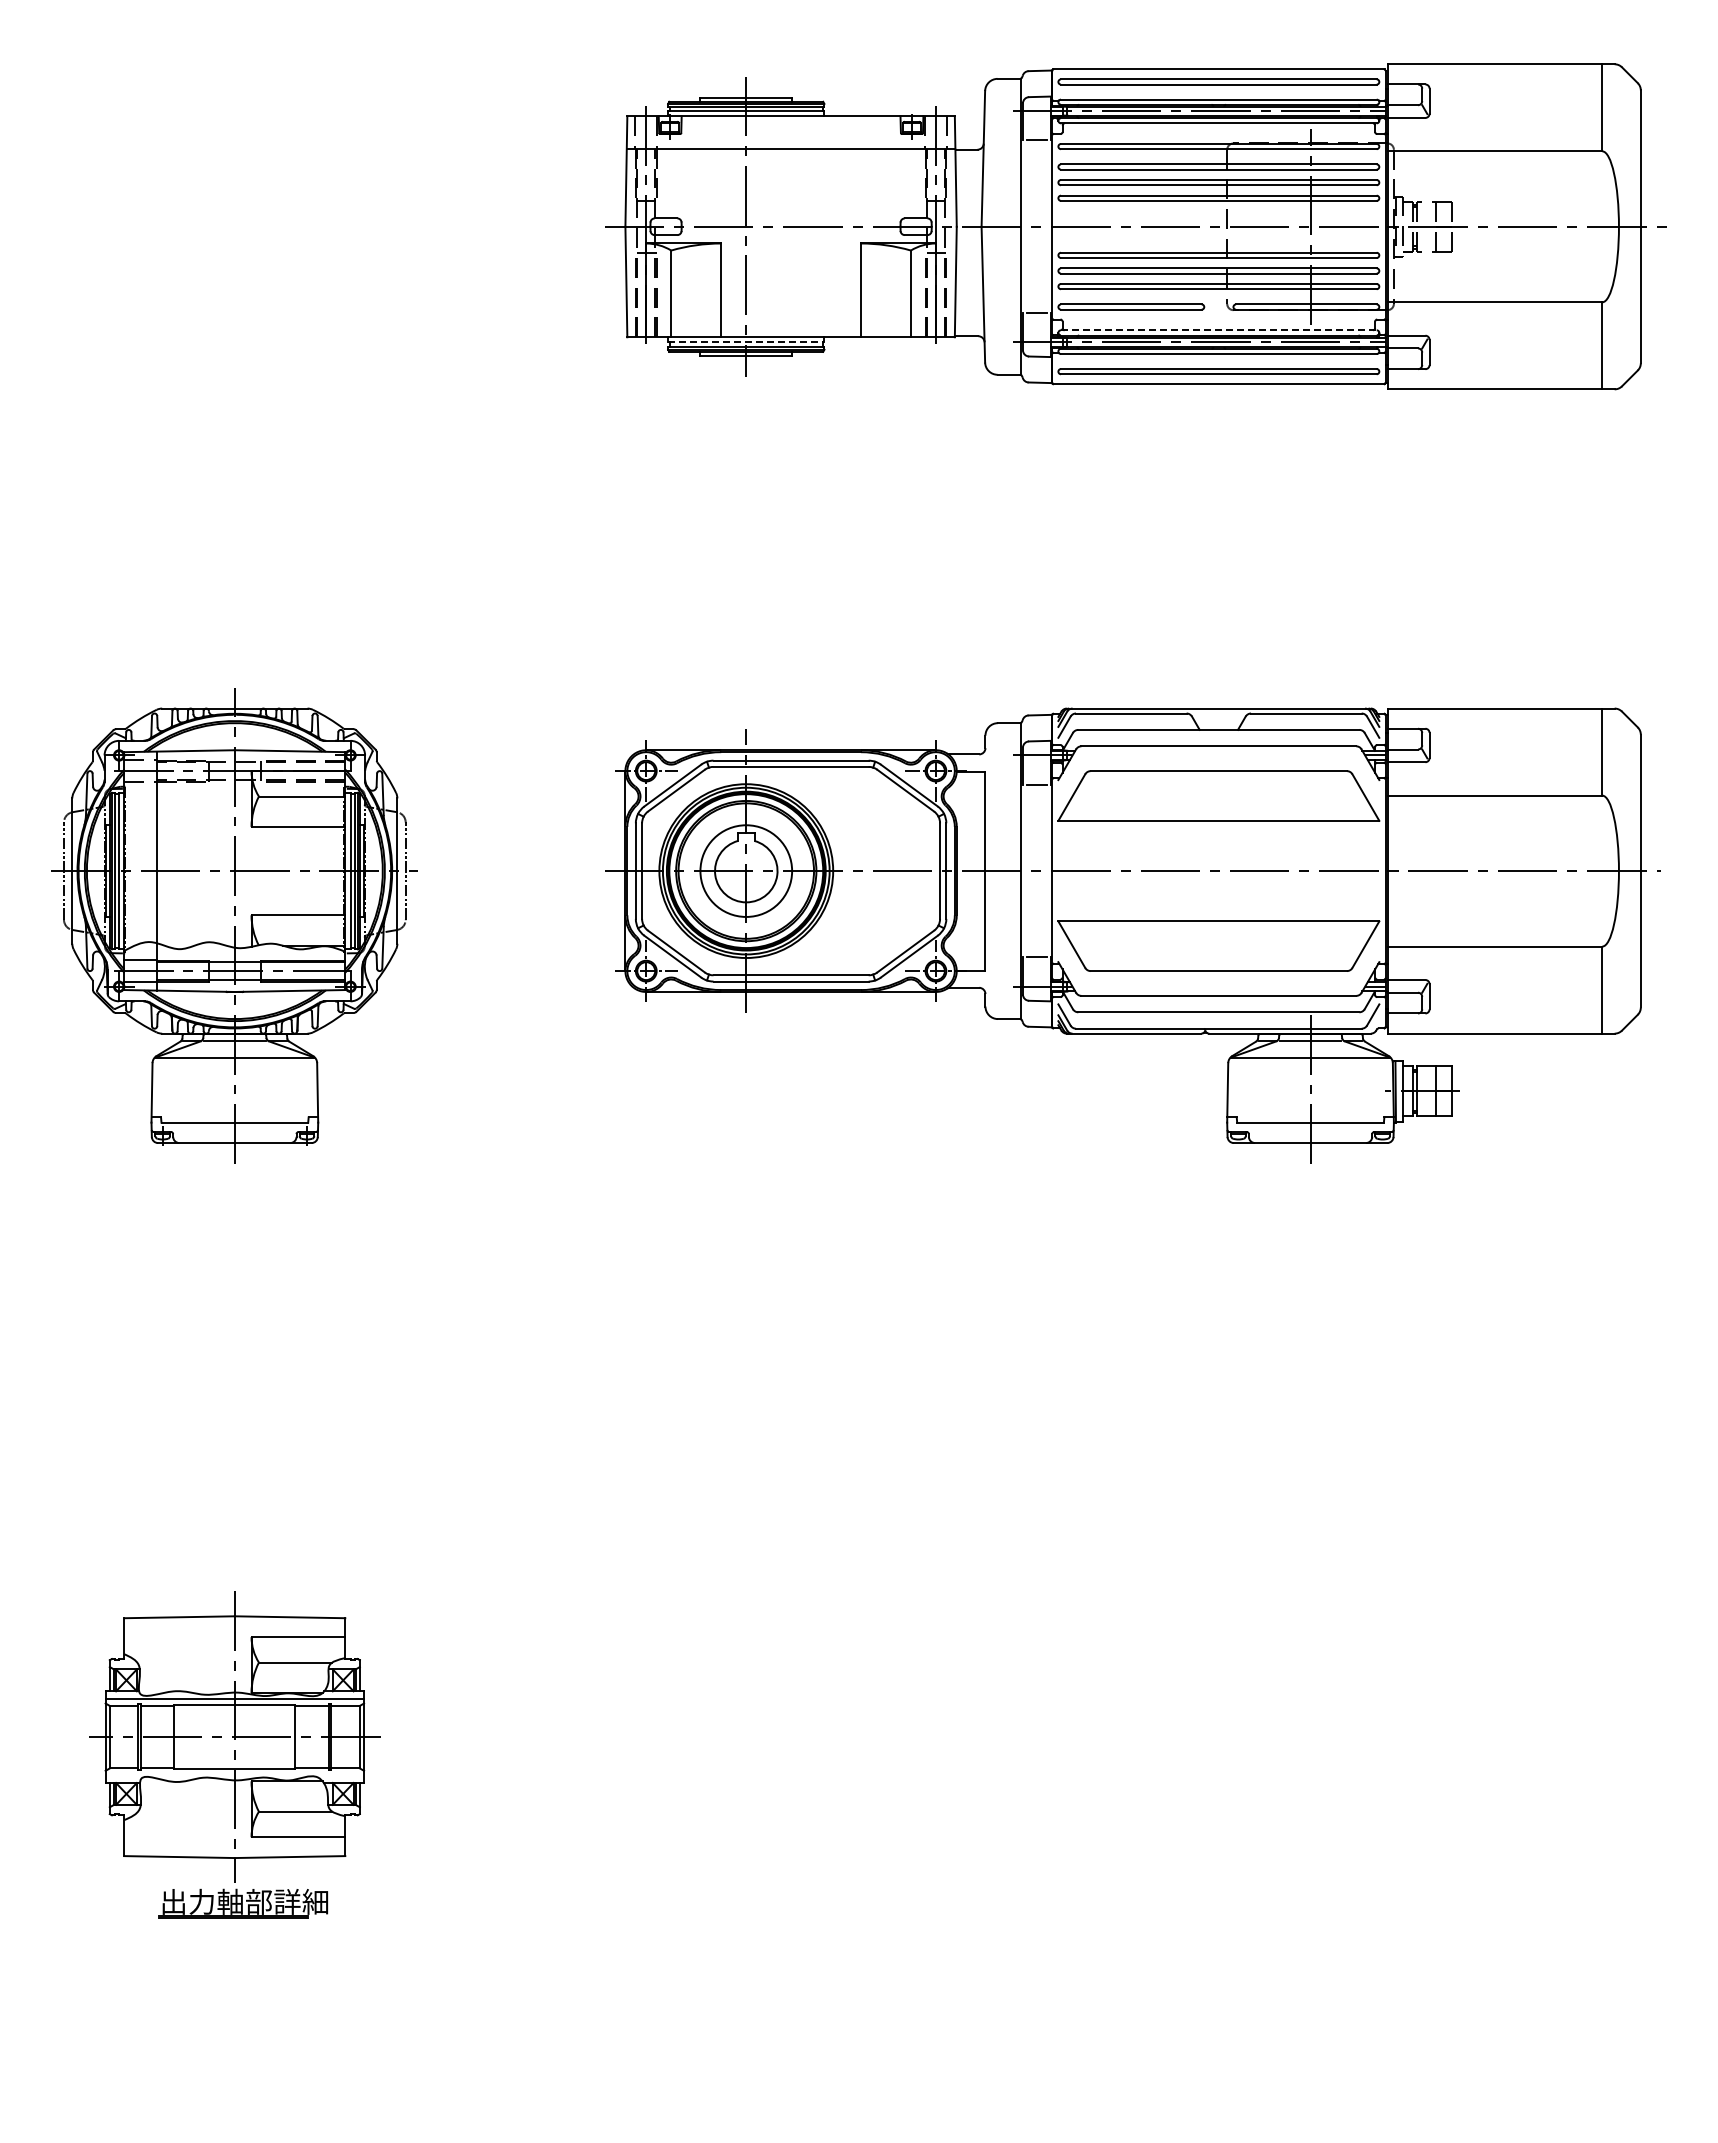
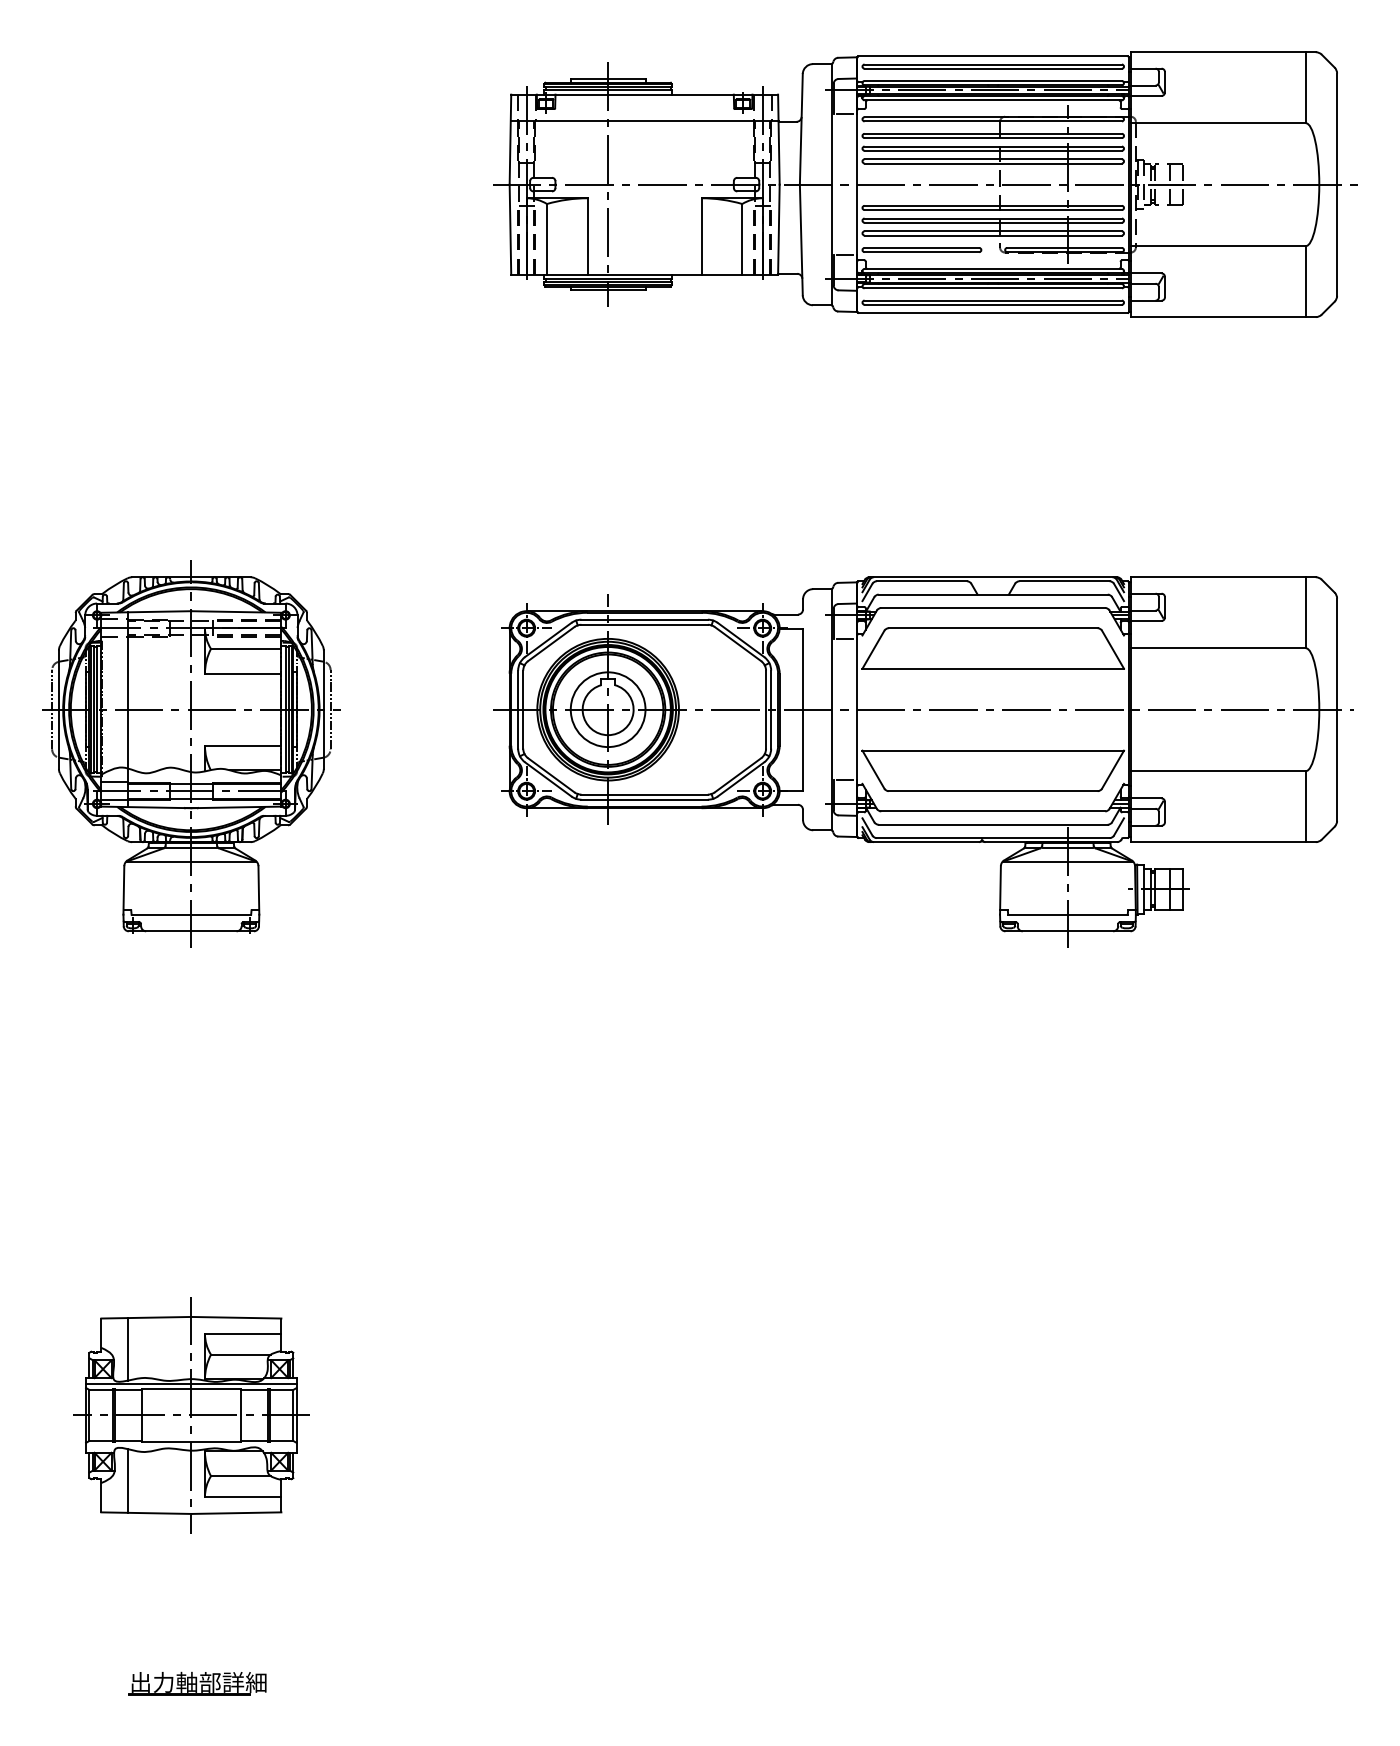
line: (1218, 330) -> (992, 269), dashed -> solid
line: (746, 342) -> (608, 278), dashed -> solid
line: (156, 1655) -> (127, 1348), added
line: (156, 1817) -> (127, 1480), added
part: (242, 1903) -> (196, 1683), moved

